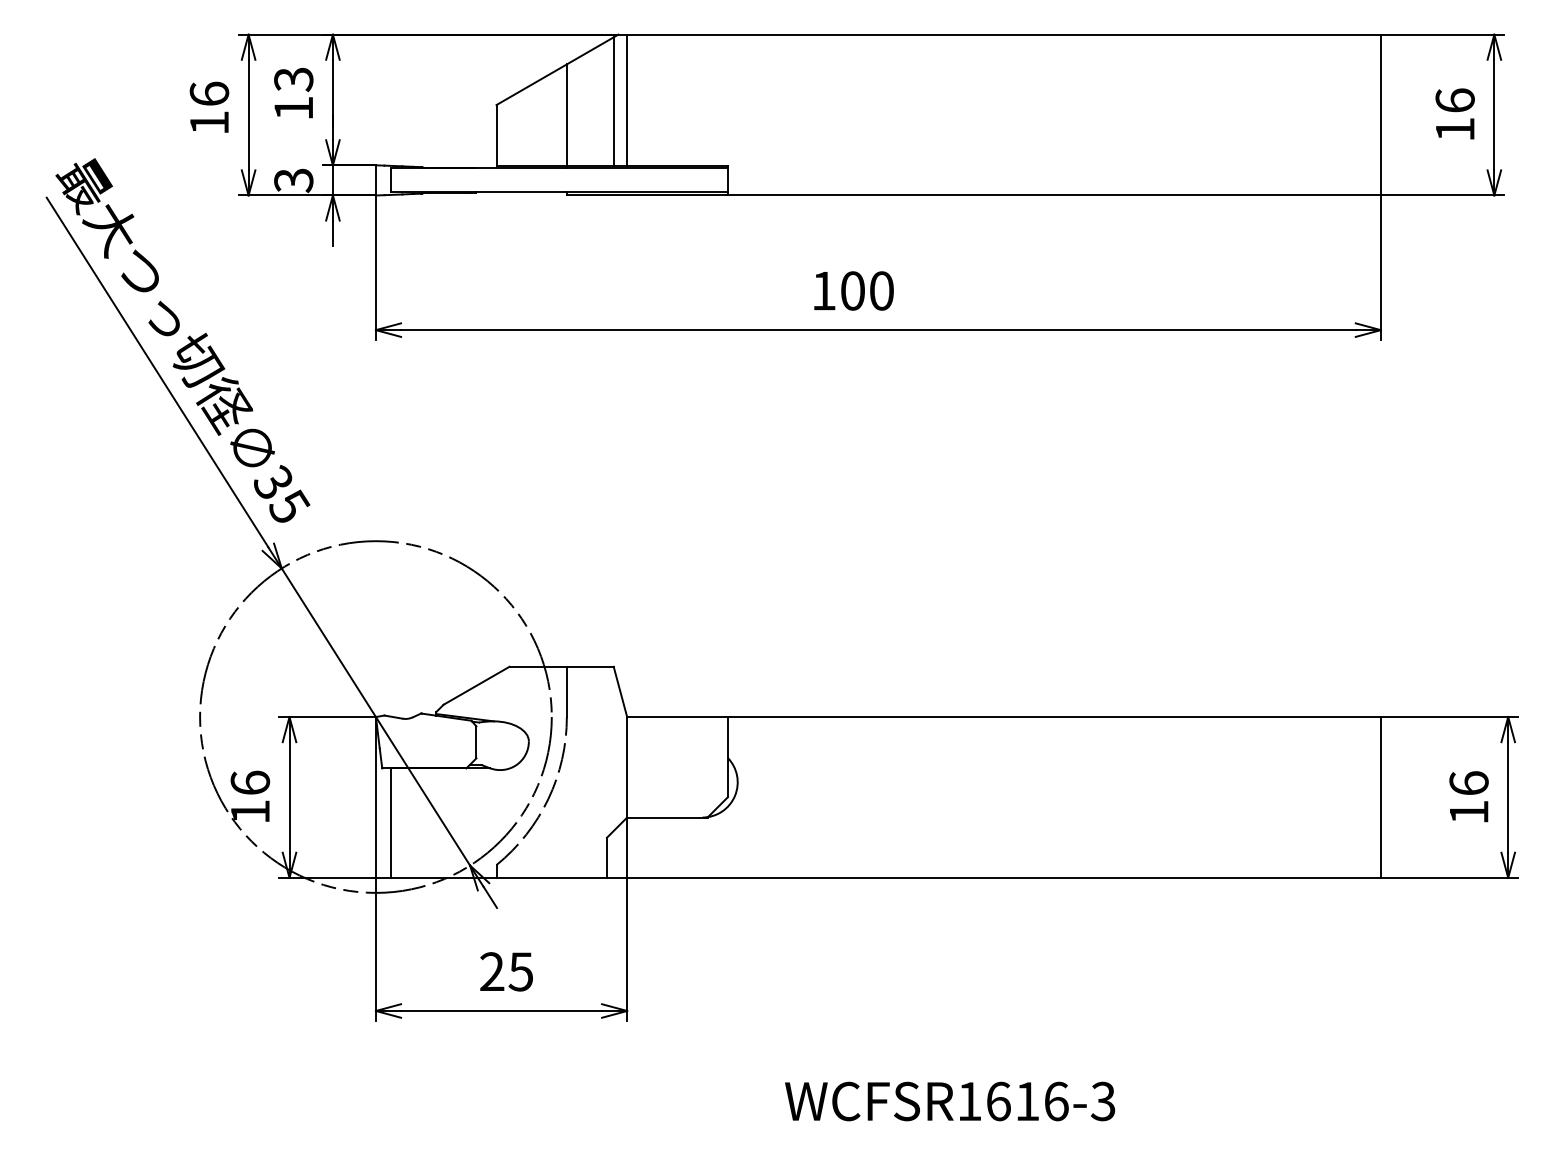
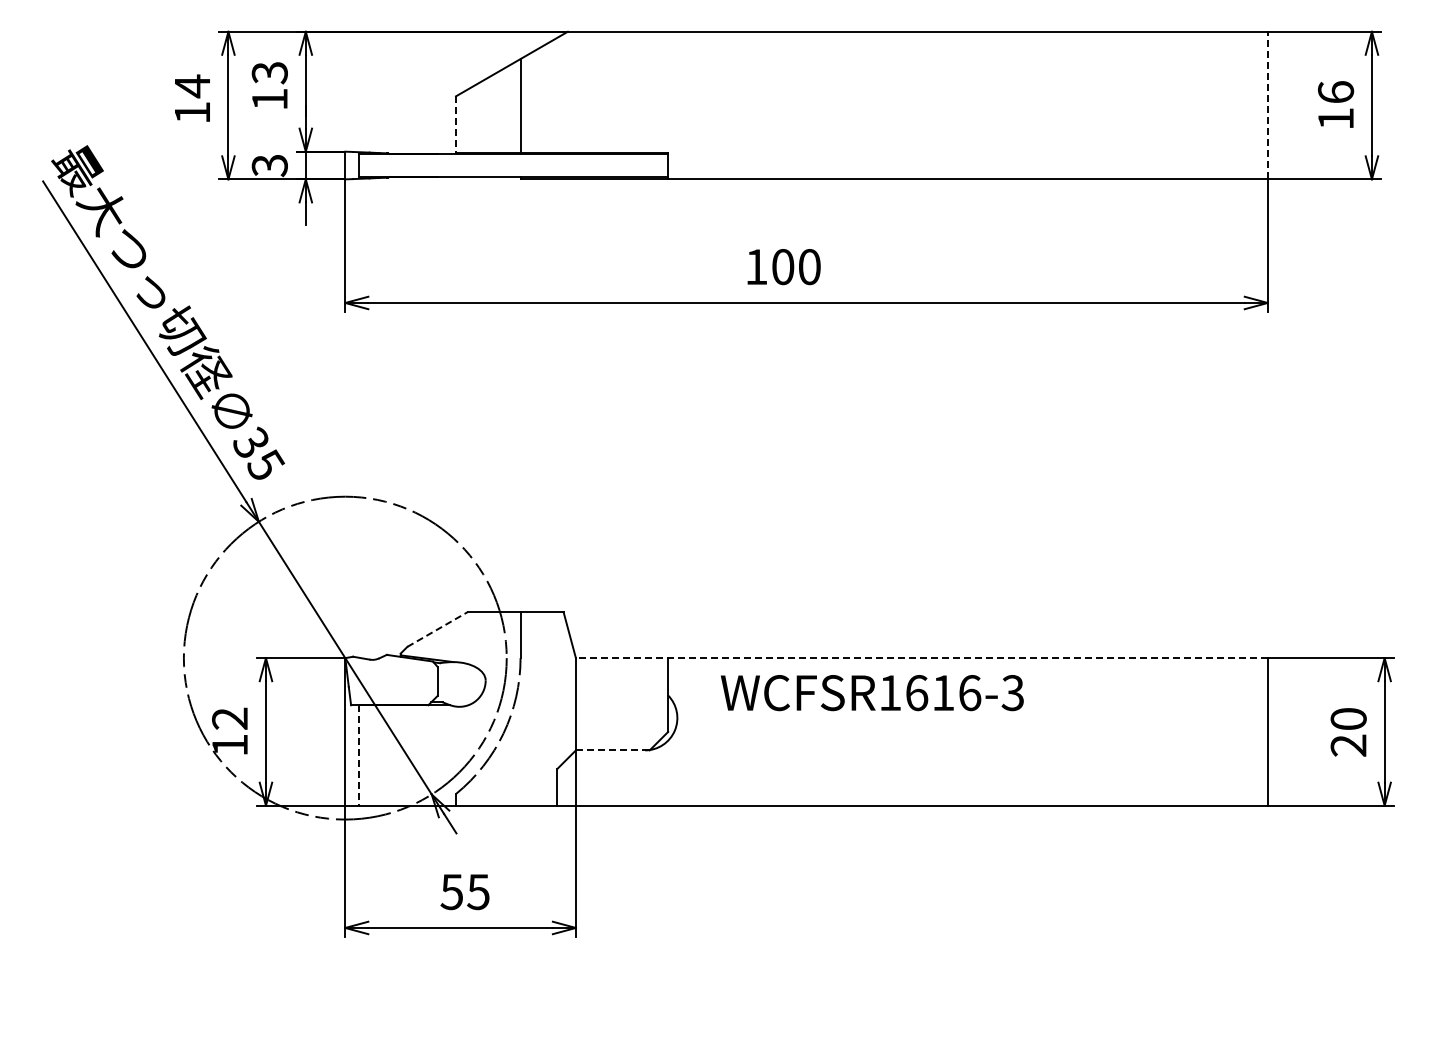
text: (209, 94) -> (192, 86), 16 -> 14
line: (626, 99) -> (575, 91), removed
line: (613, 101) -> (563, 93), removed
line: (1380, 115) -> (1267, 105), solid -> dashed
line: (497, 135) -> (456, 124), solid -> dashed
line: (476, 685) -> (437, 629), solid -> dashed
line: (1003, 717) -> (921, 658), solid -> dashed
text: (250, 782) -> (230, 718), 16 -> 12
text: (1468, 796) -> (1348, 731), 16 -> 20
line: (667, 817) -> (612, 750), solid -> dashed
line: (391, 824) -> (359, 756), solid -> dashed
text: (491, 972) -> (451, 892), 25 -> 55
text: (950, 1102) -> (872, 693), moved

